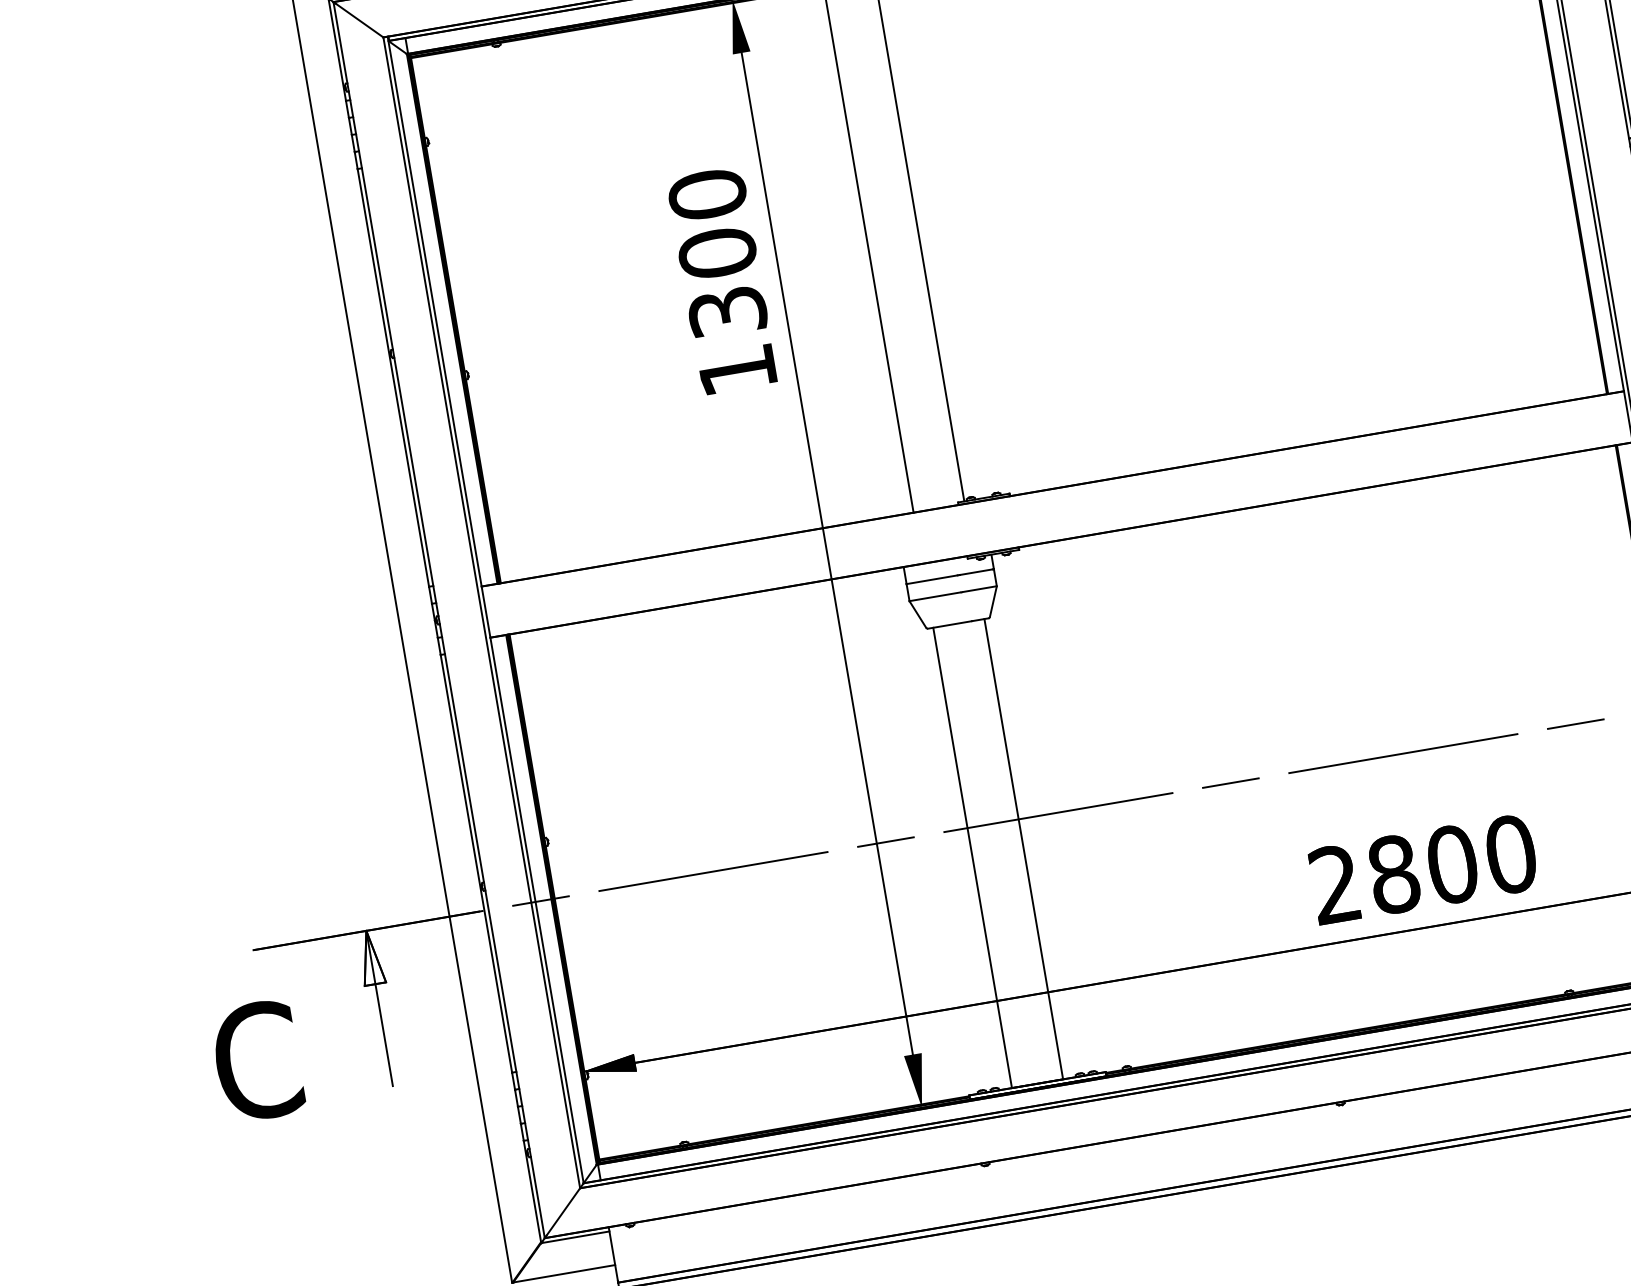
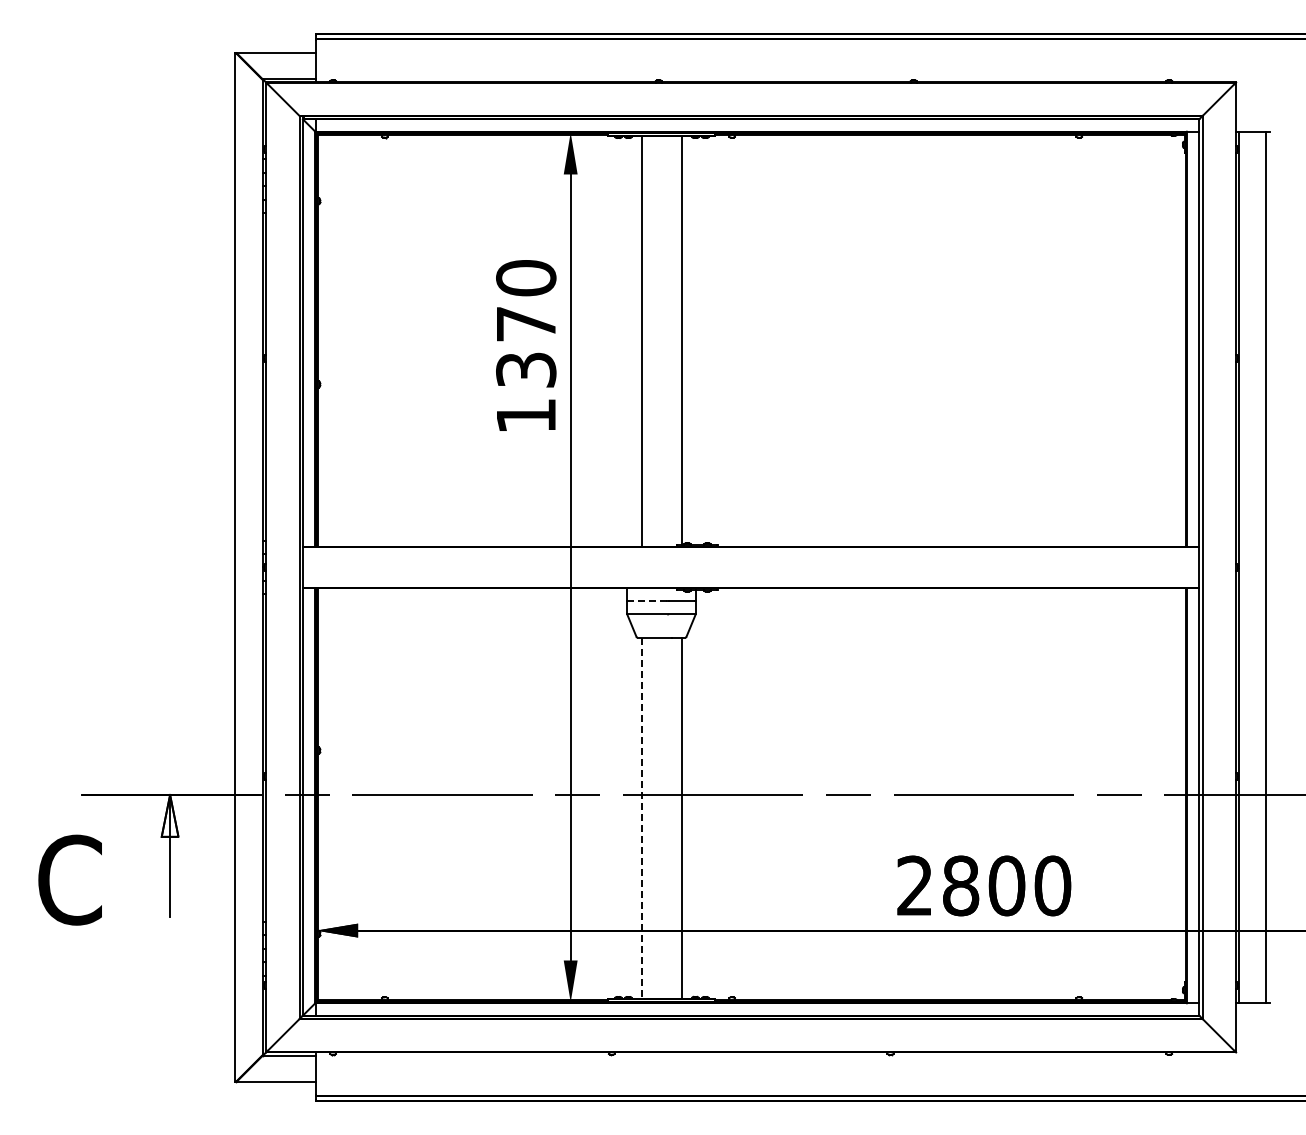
text: (718, 253) -> (526, 324), 1300 -> 1370
line: (932, 579) -> (647, 600), solid -> dashed
line: (972, 858) -> (641, 818), solid -> dashed

